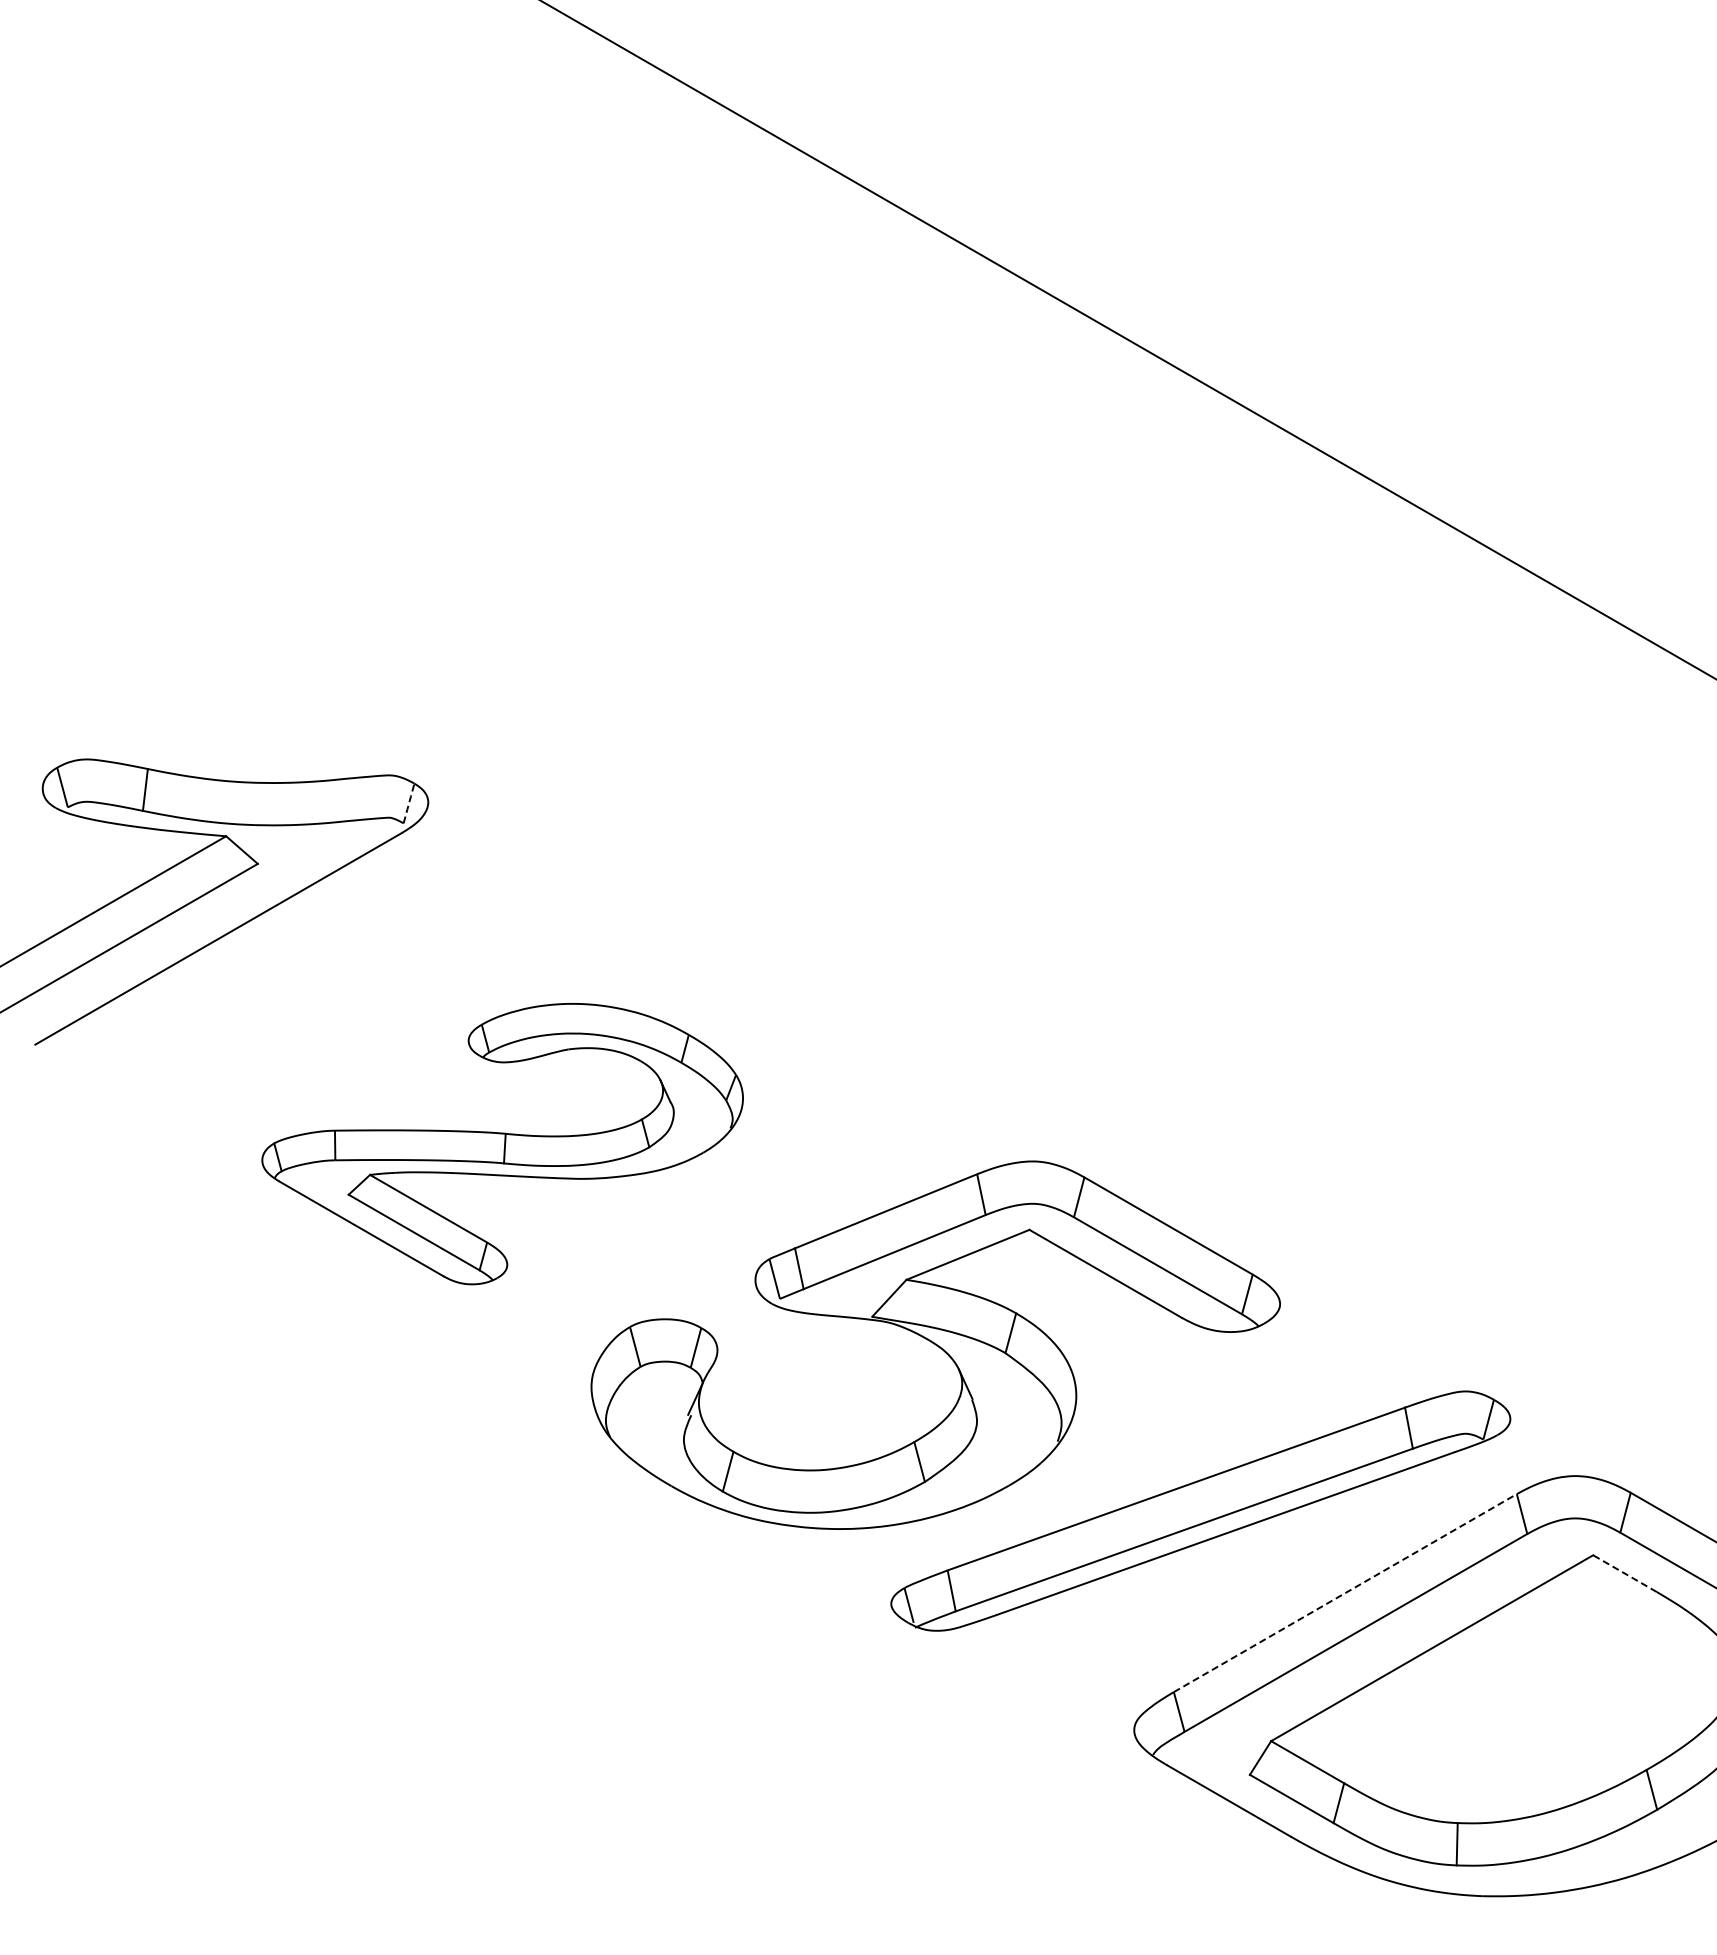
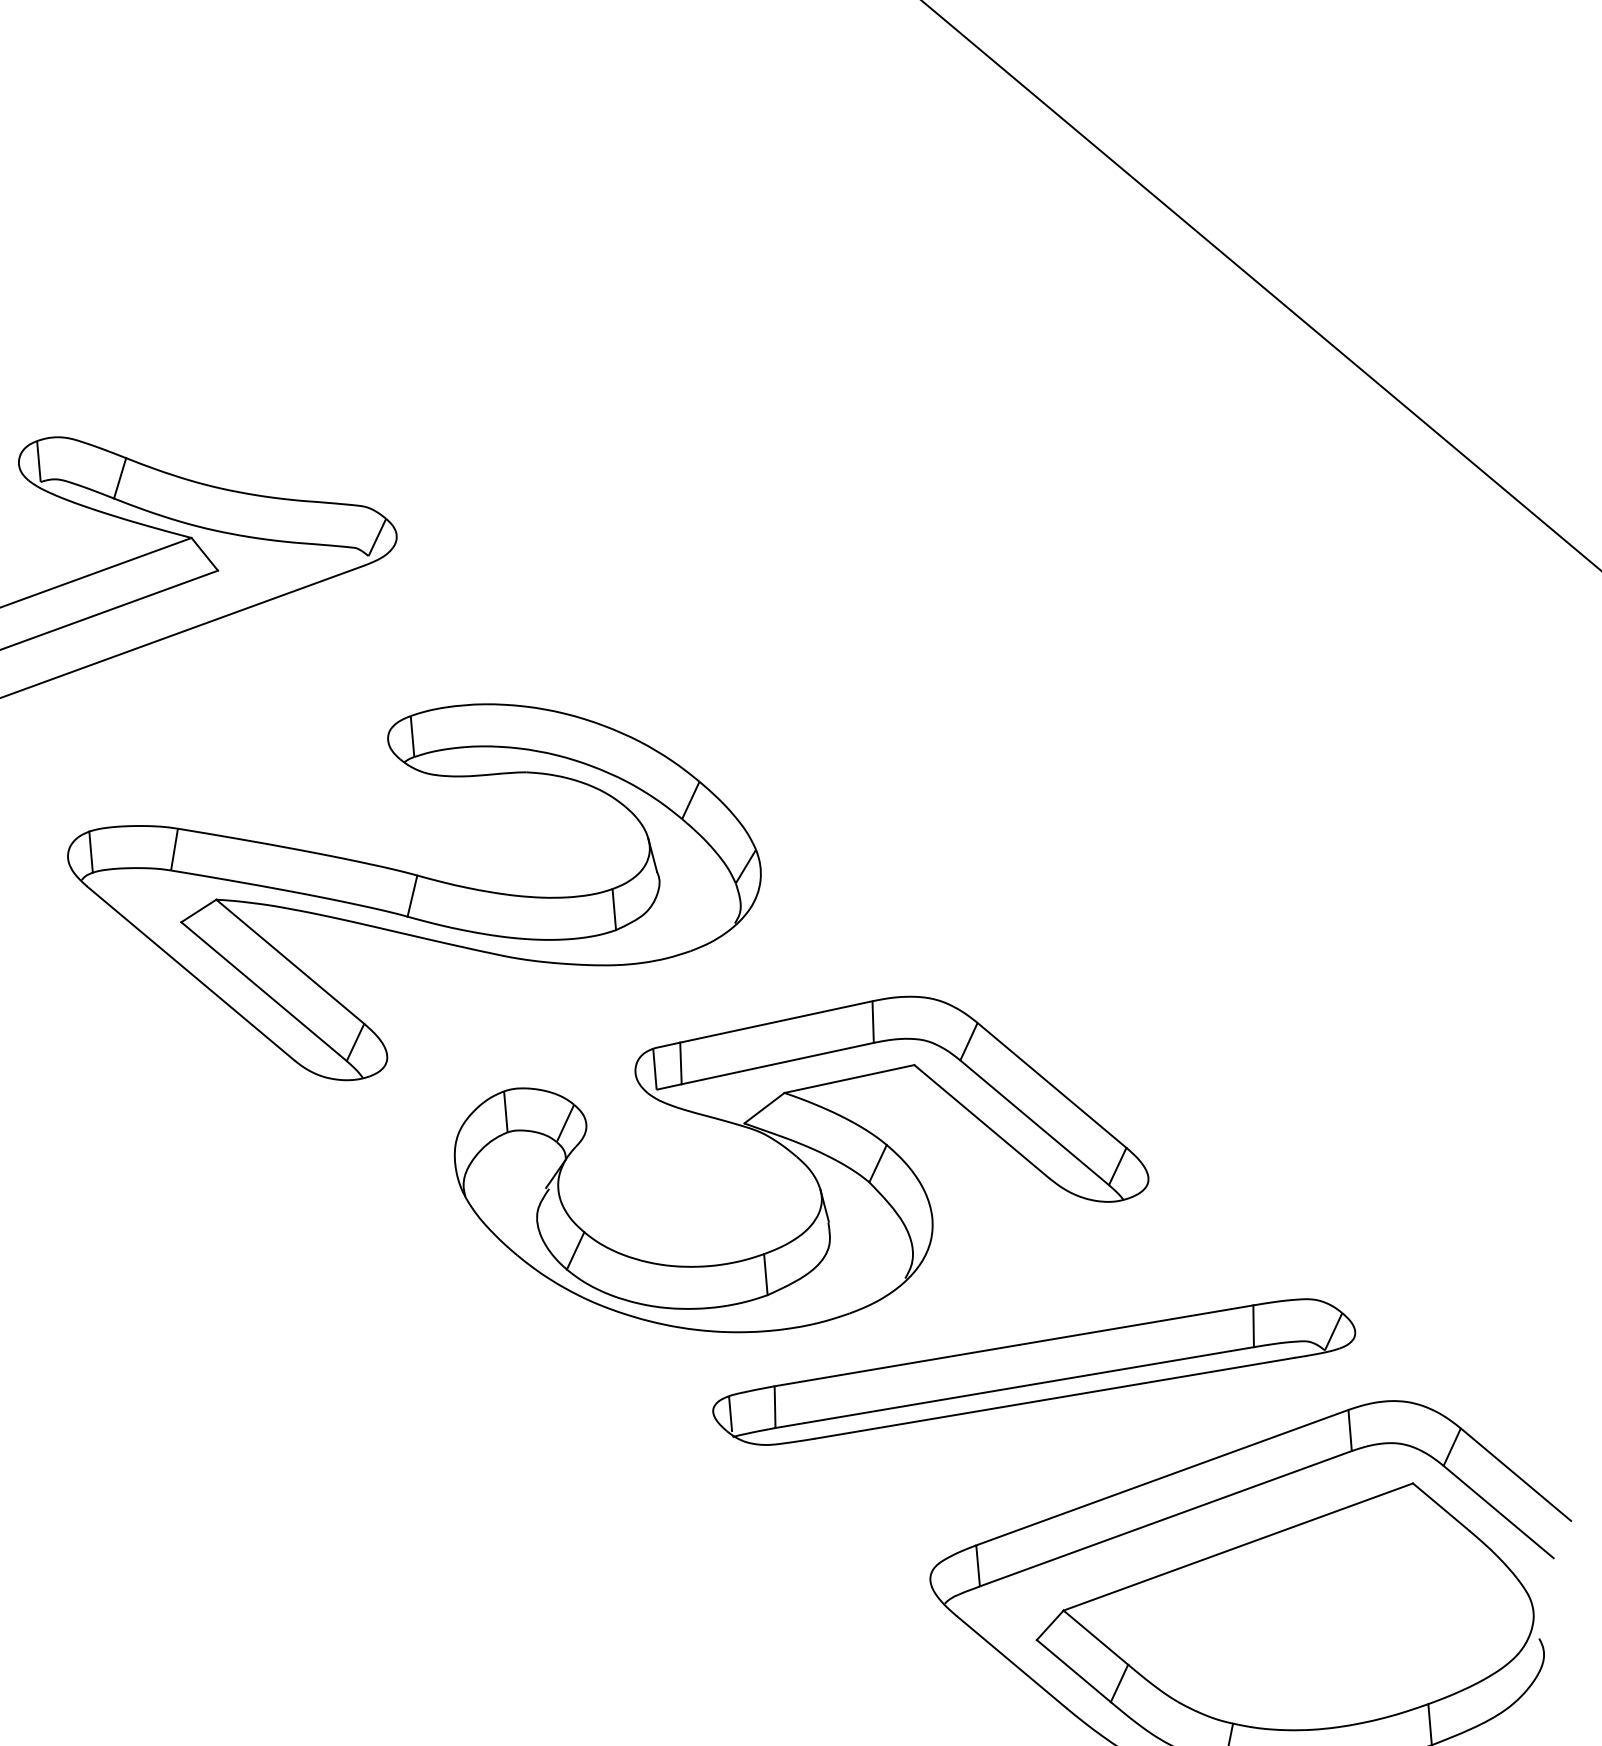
line: (409, 803) -> (377, 537), dashed -> solid
part: (502, 1143) -> (410, 888), size x1.43
line: (1624, 1573) -> (1440, 1506), dashed -> solid
line: (1345, 1592) -> (1162, 1477), dashed -> solid

